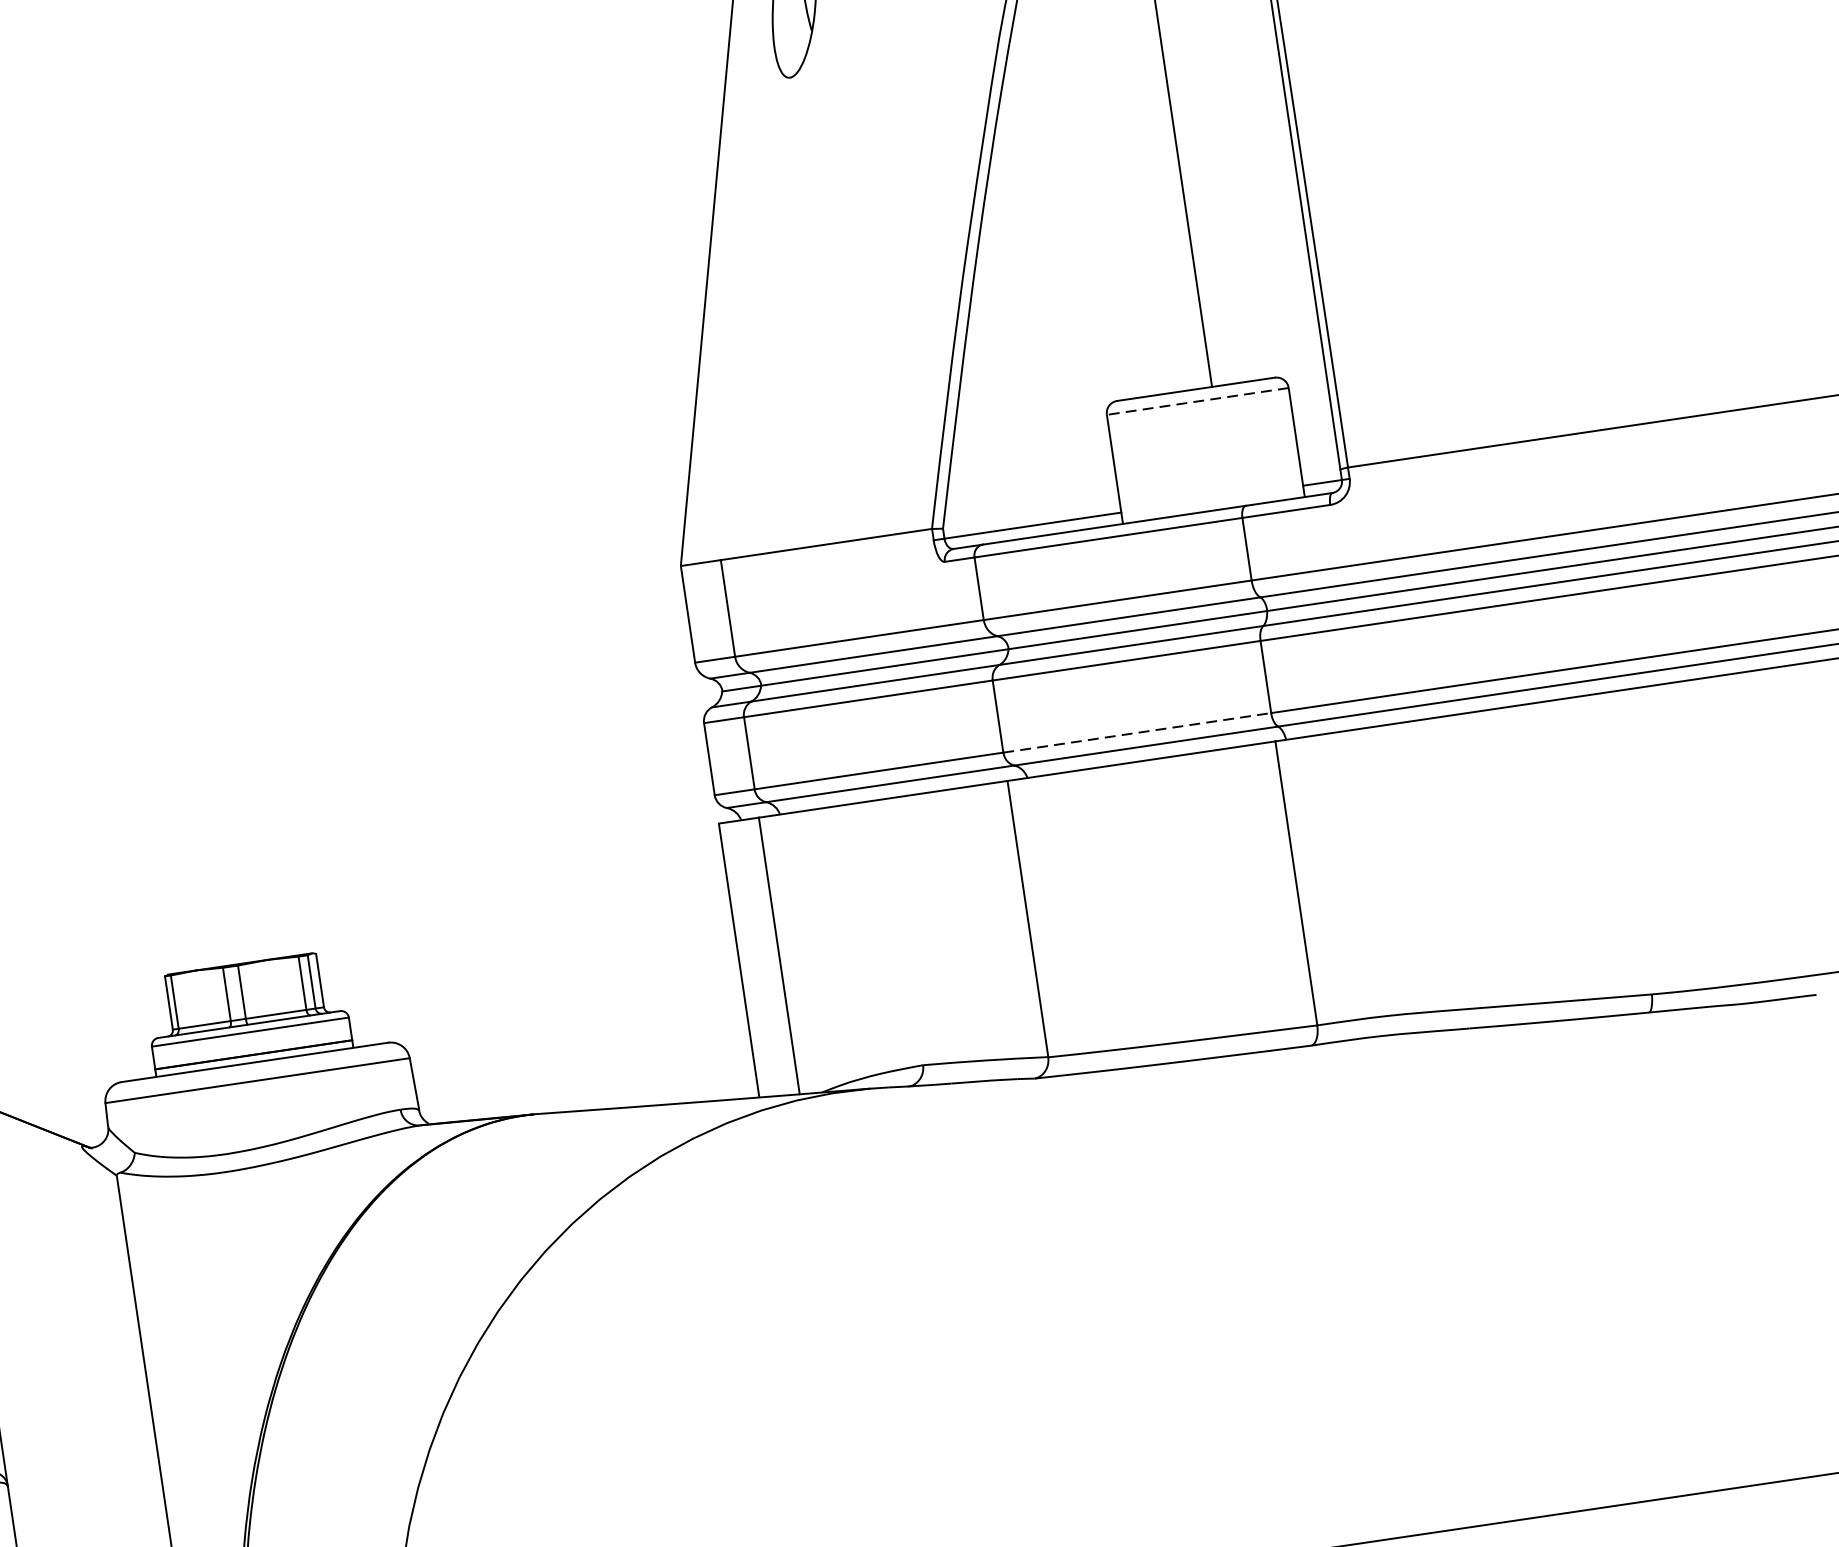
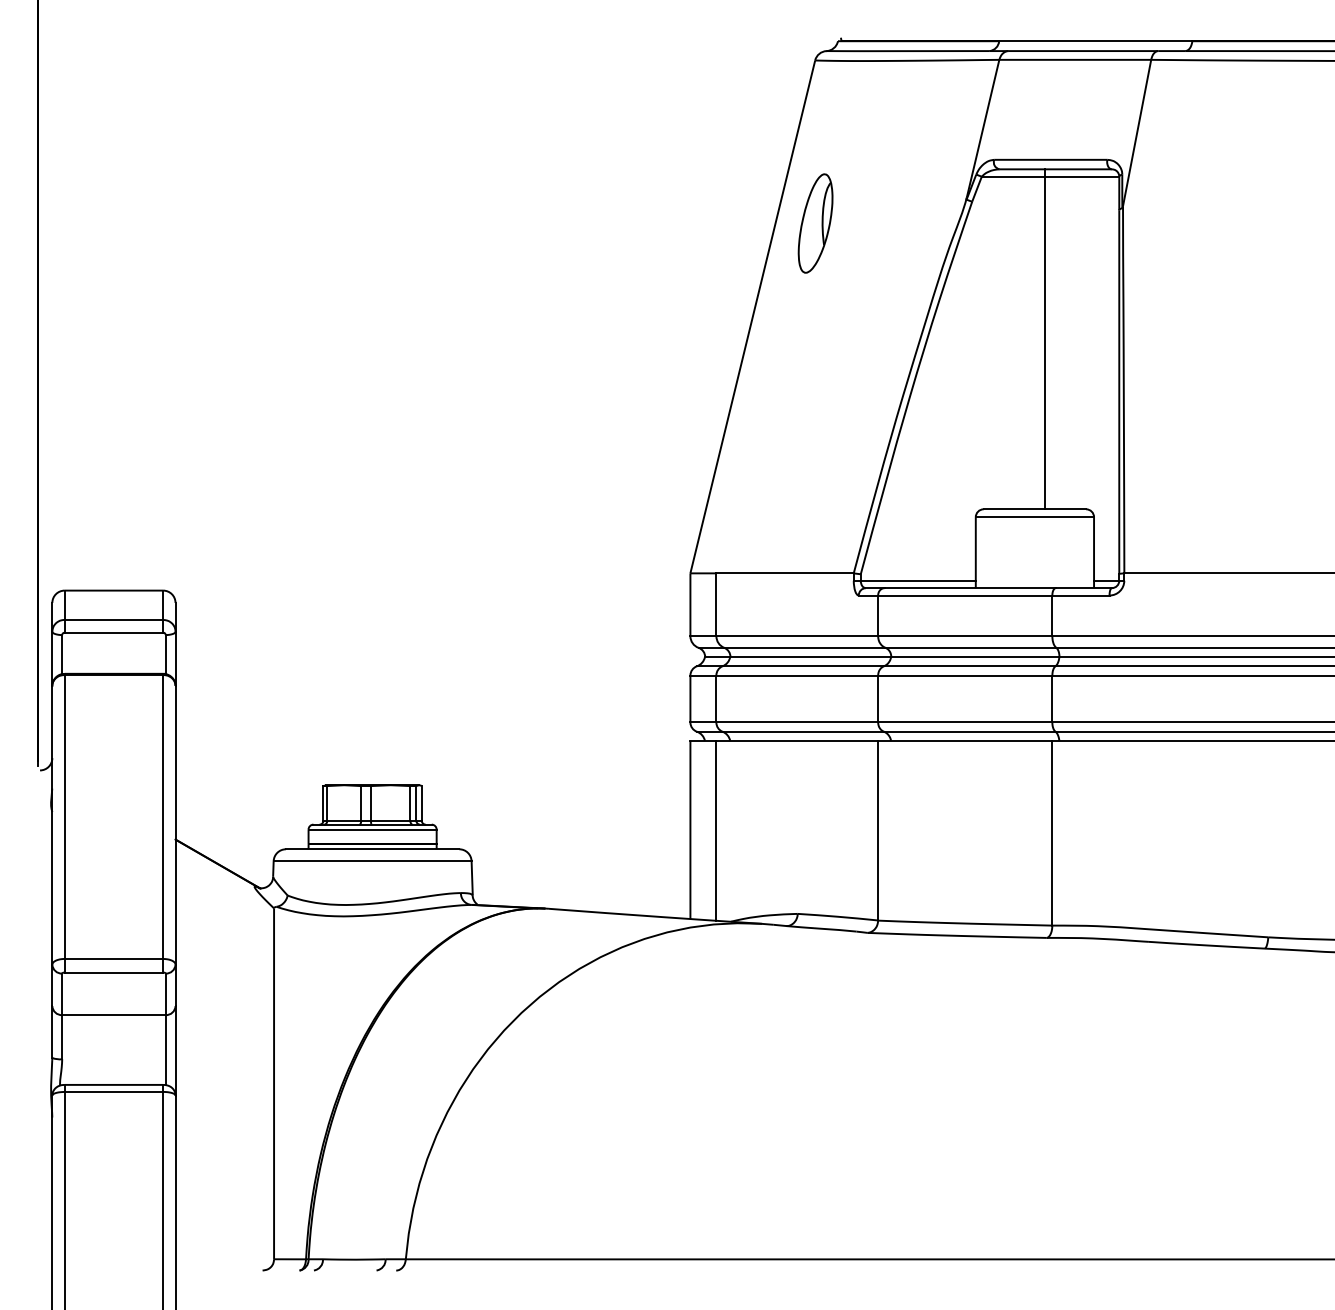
line: (1197, 402) -> (1034, 517), dashed -> solid
line: (1137, 732) -> (965, 722), dashed -> solid

